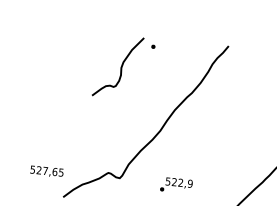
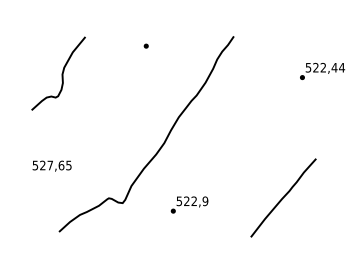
curve: (120, 66) -> (61, 73), moved
text: (46, 171) -> (51, 165), moved

